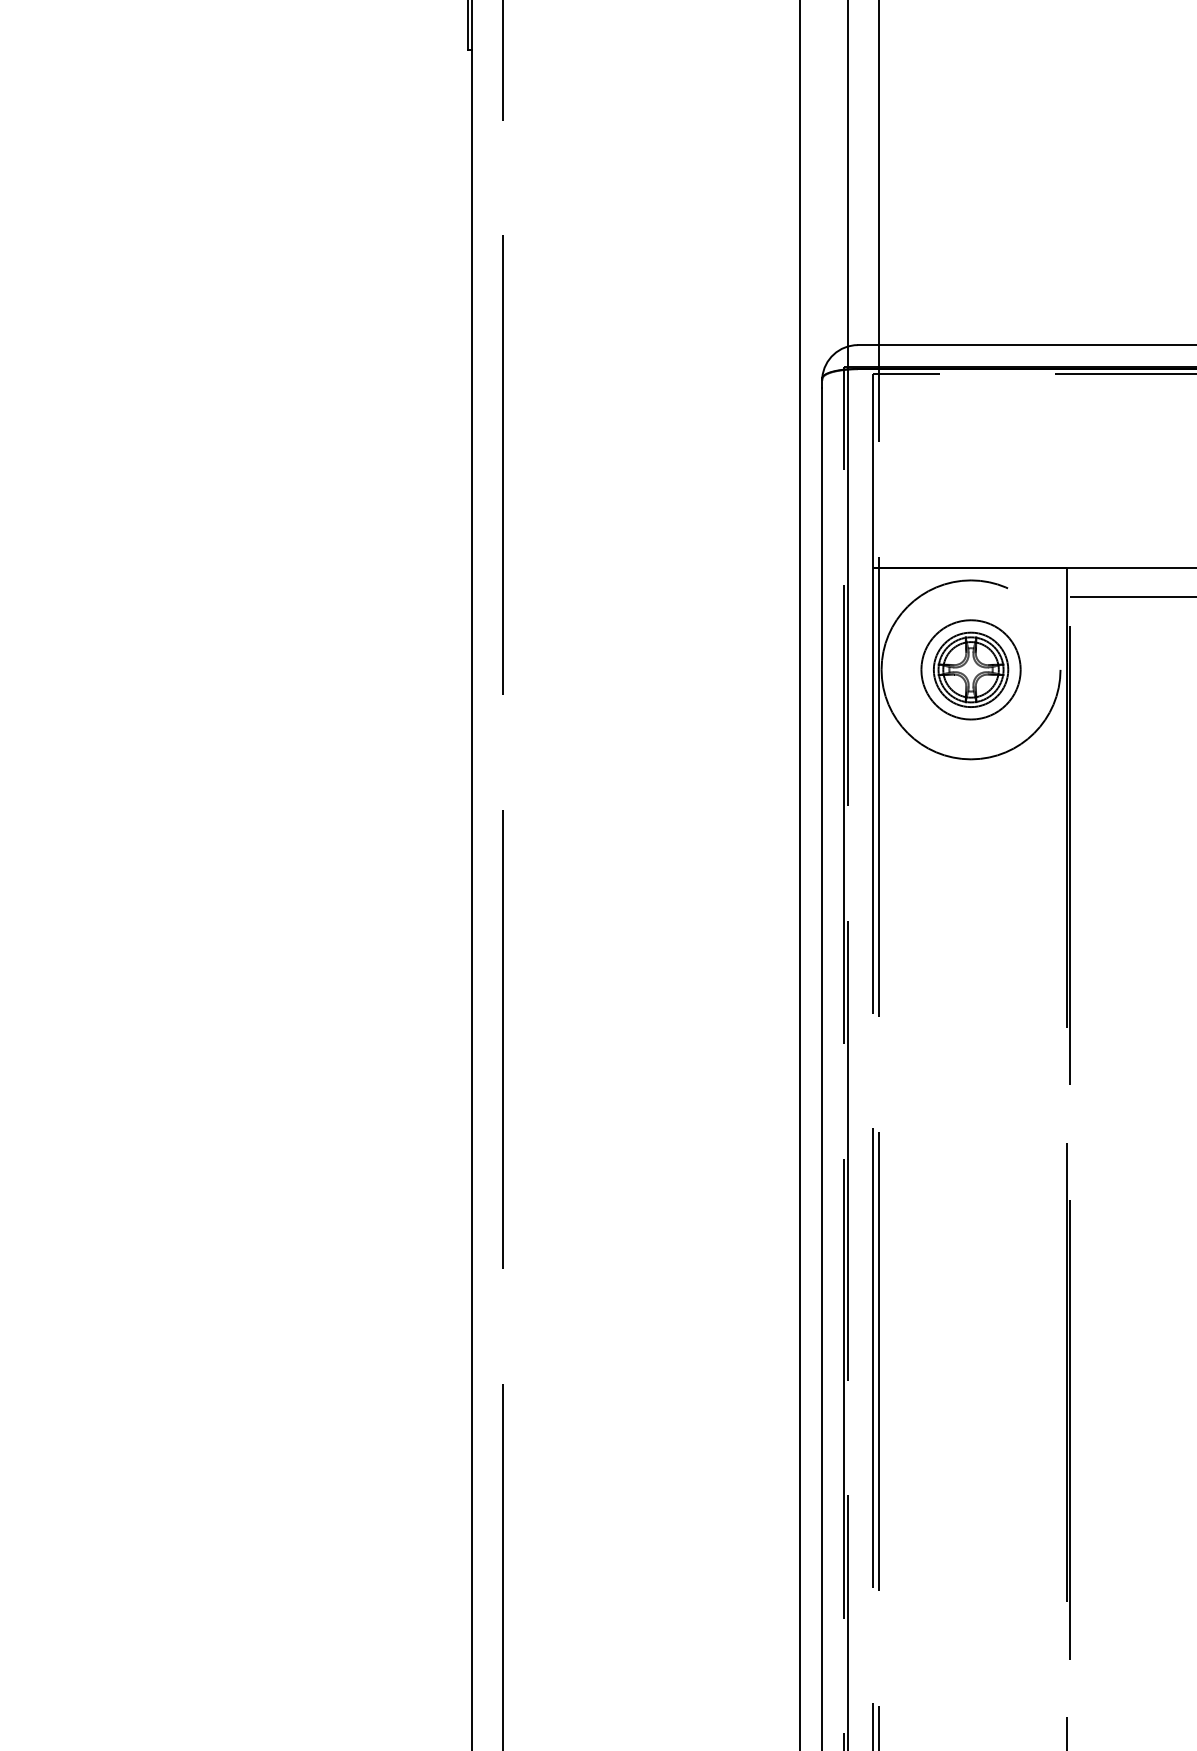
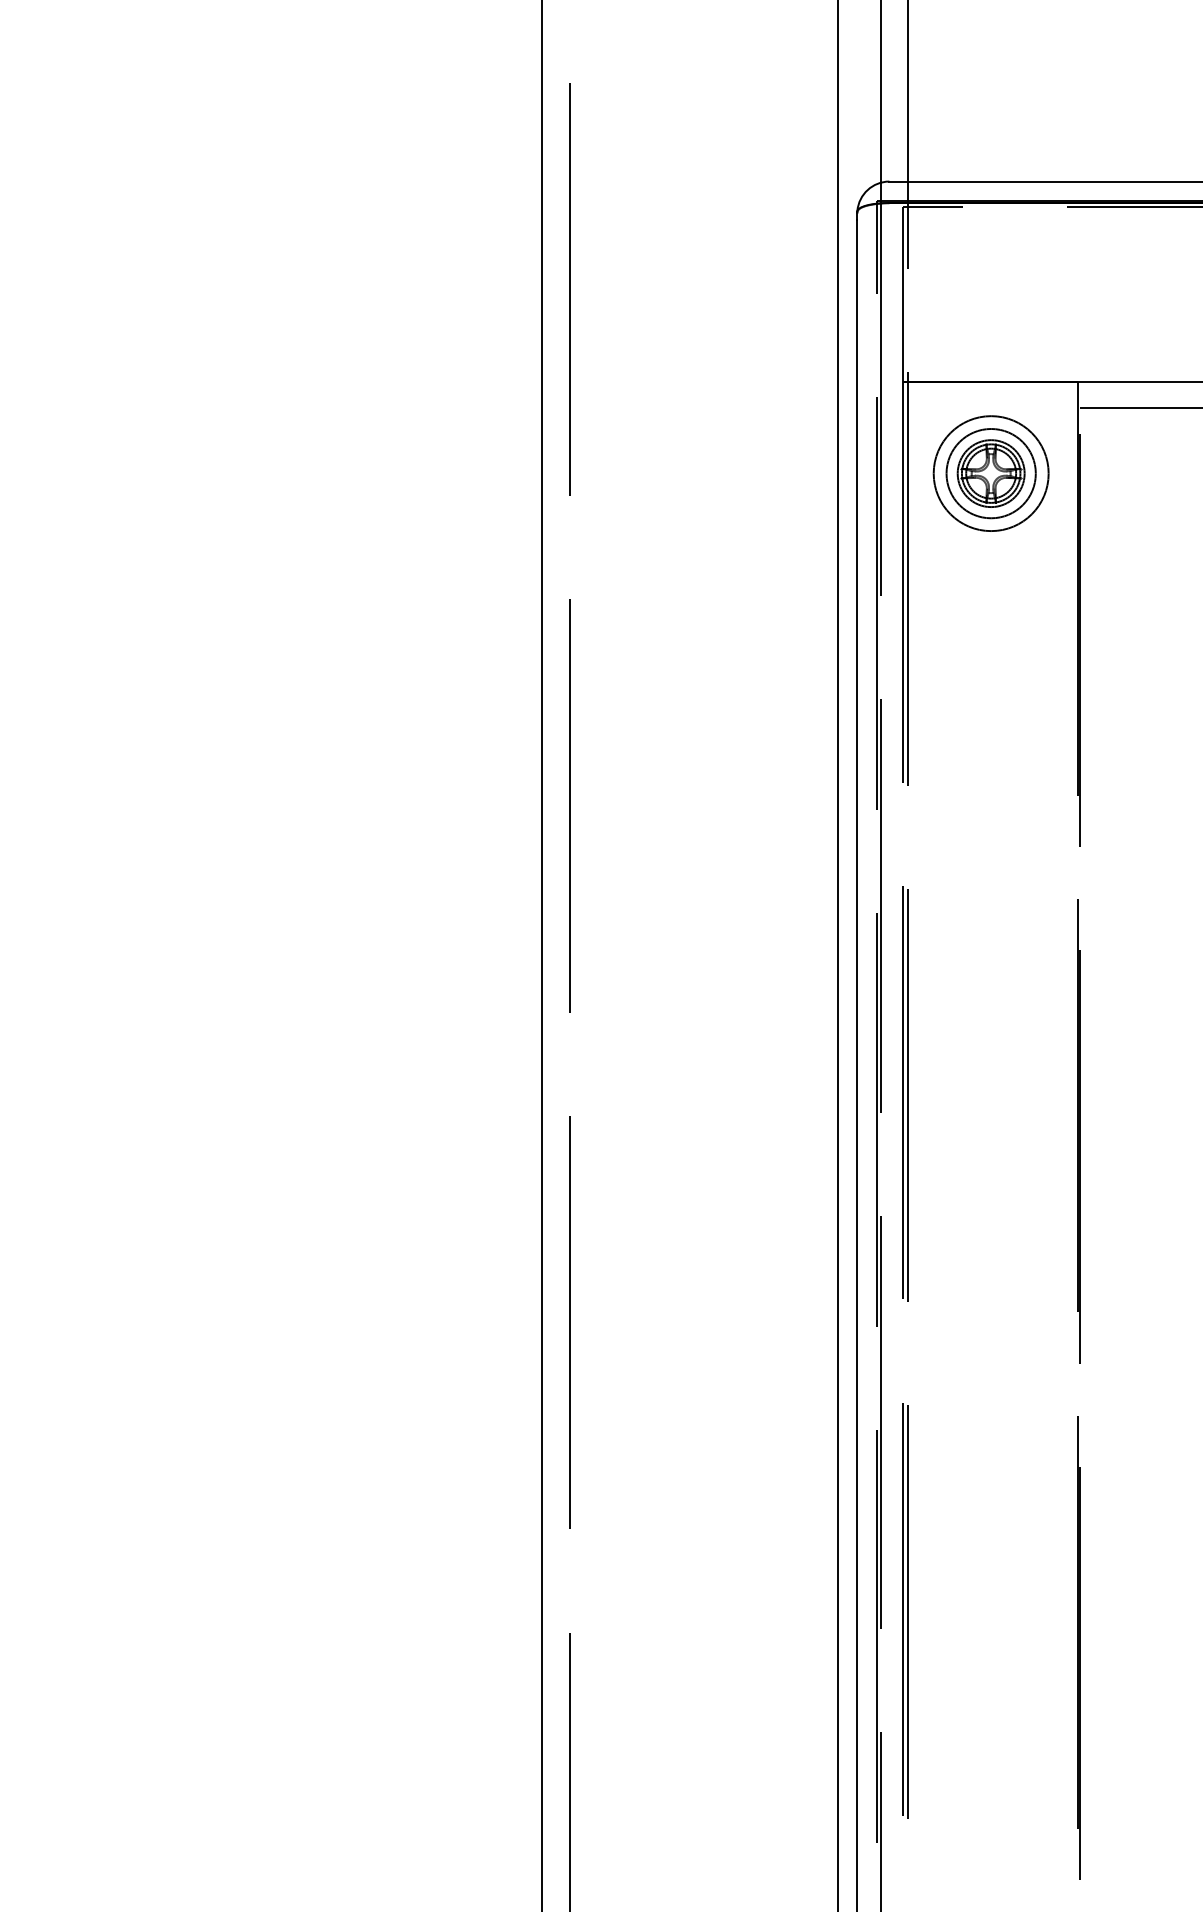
circle: (970, 669) -> (990, 473), size x0.71

